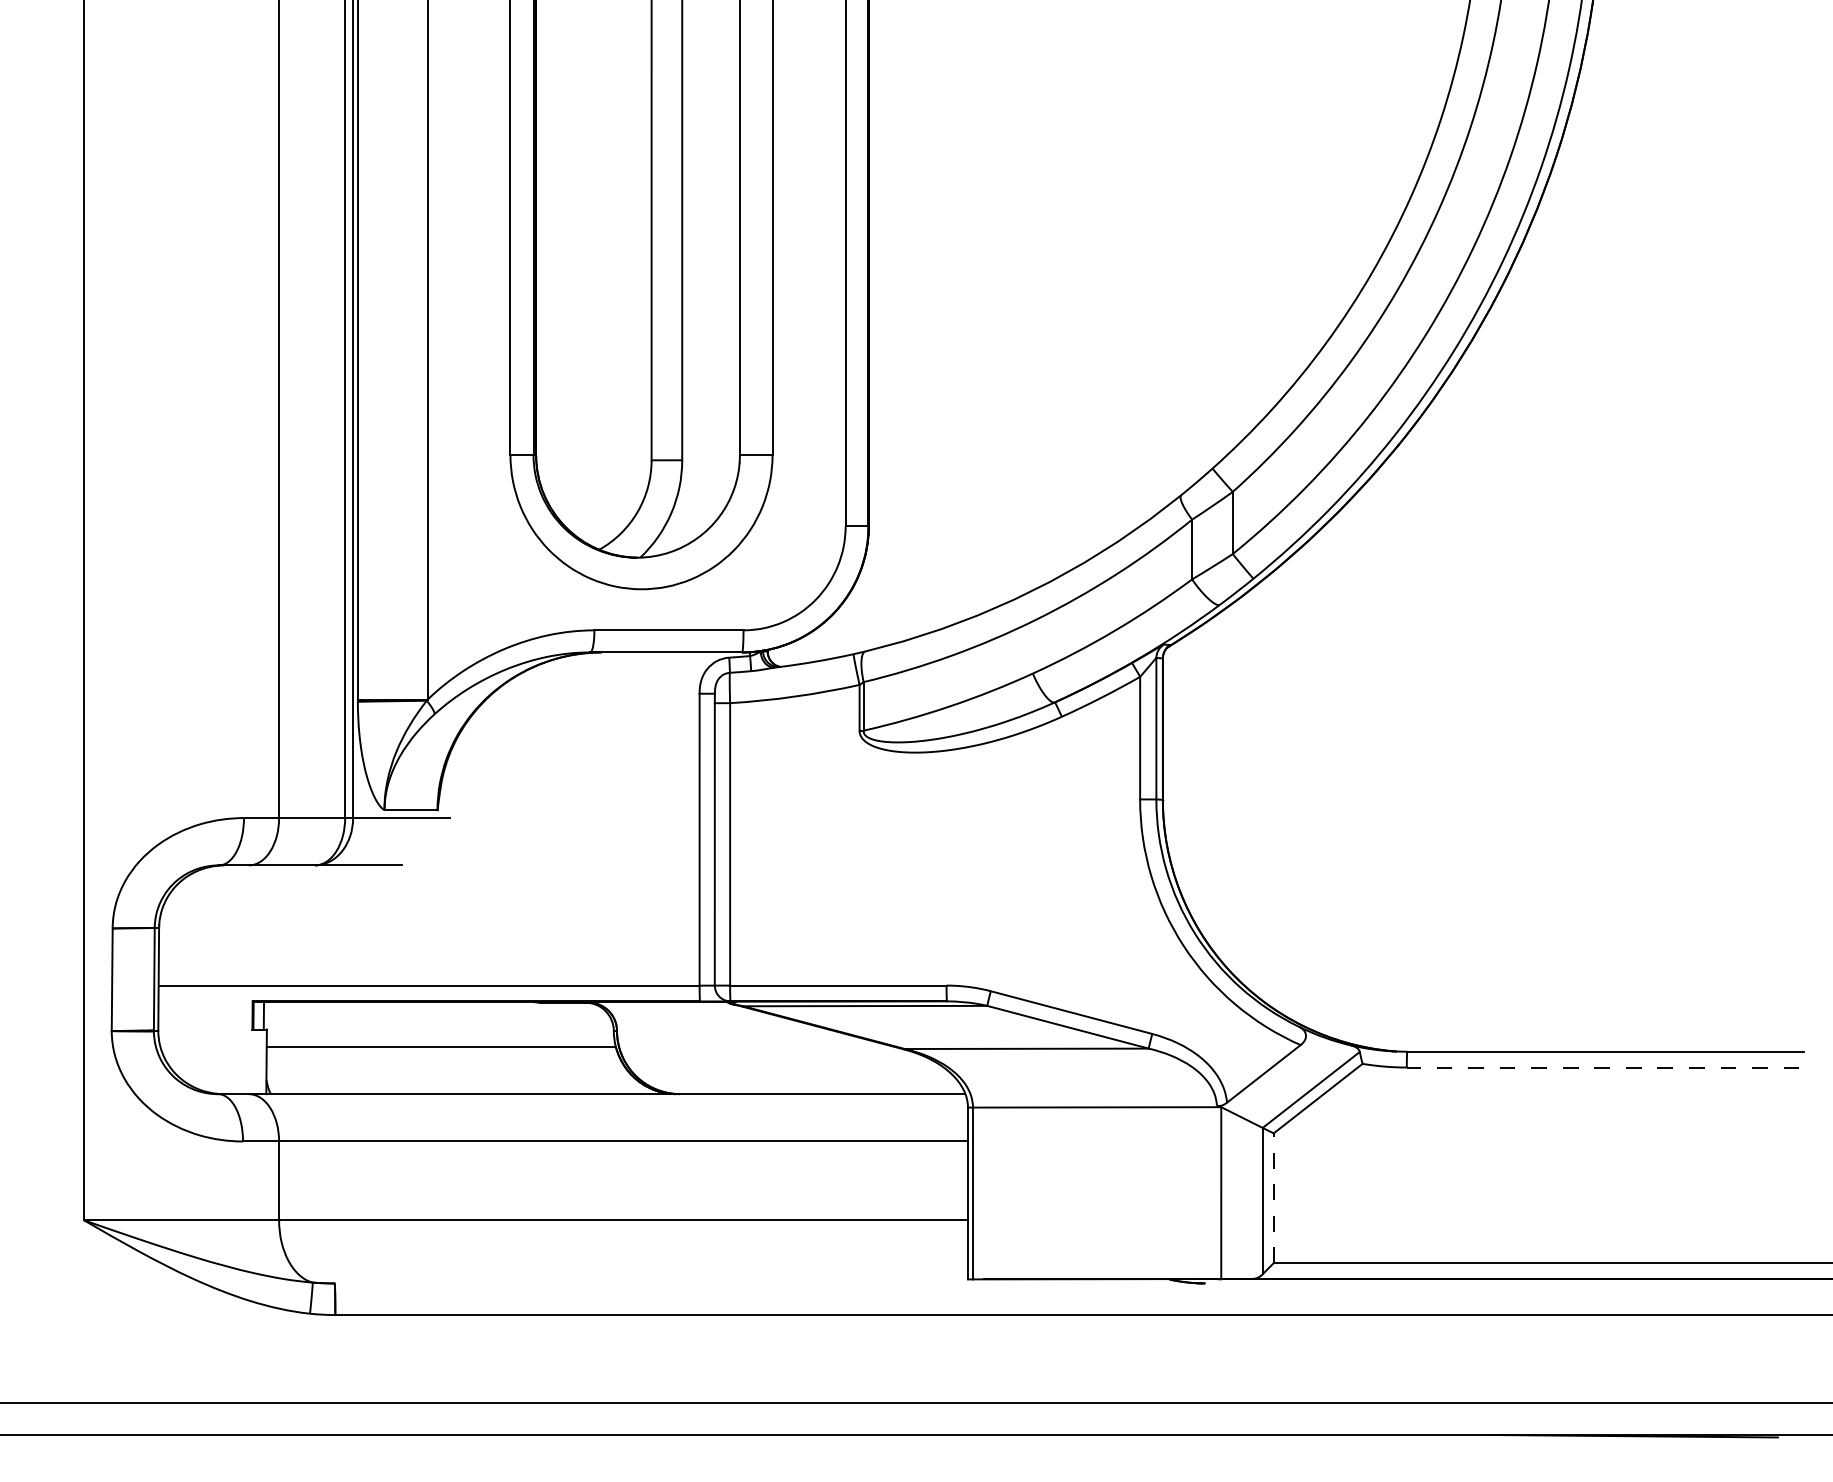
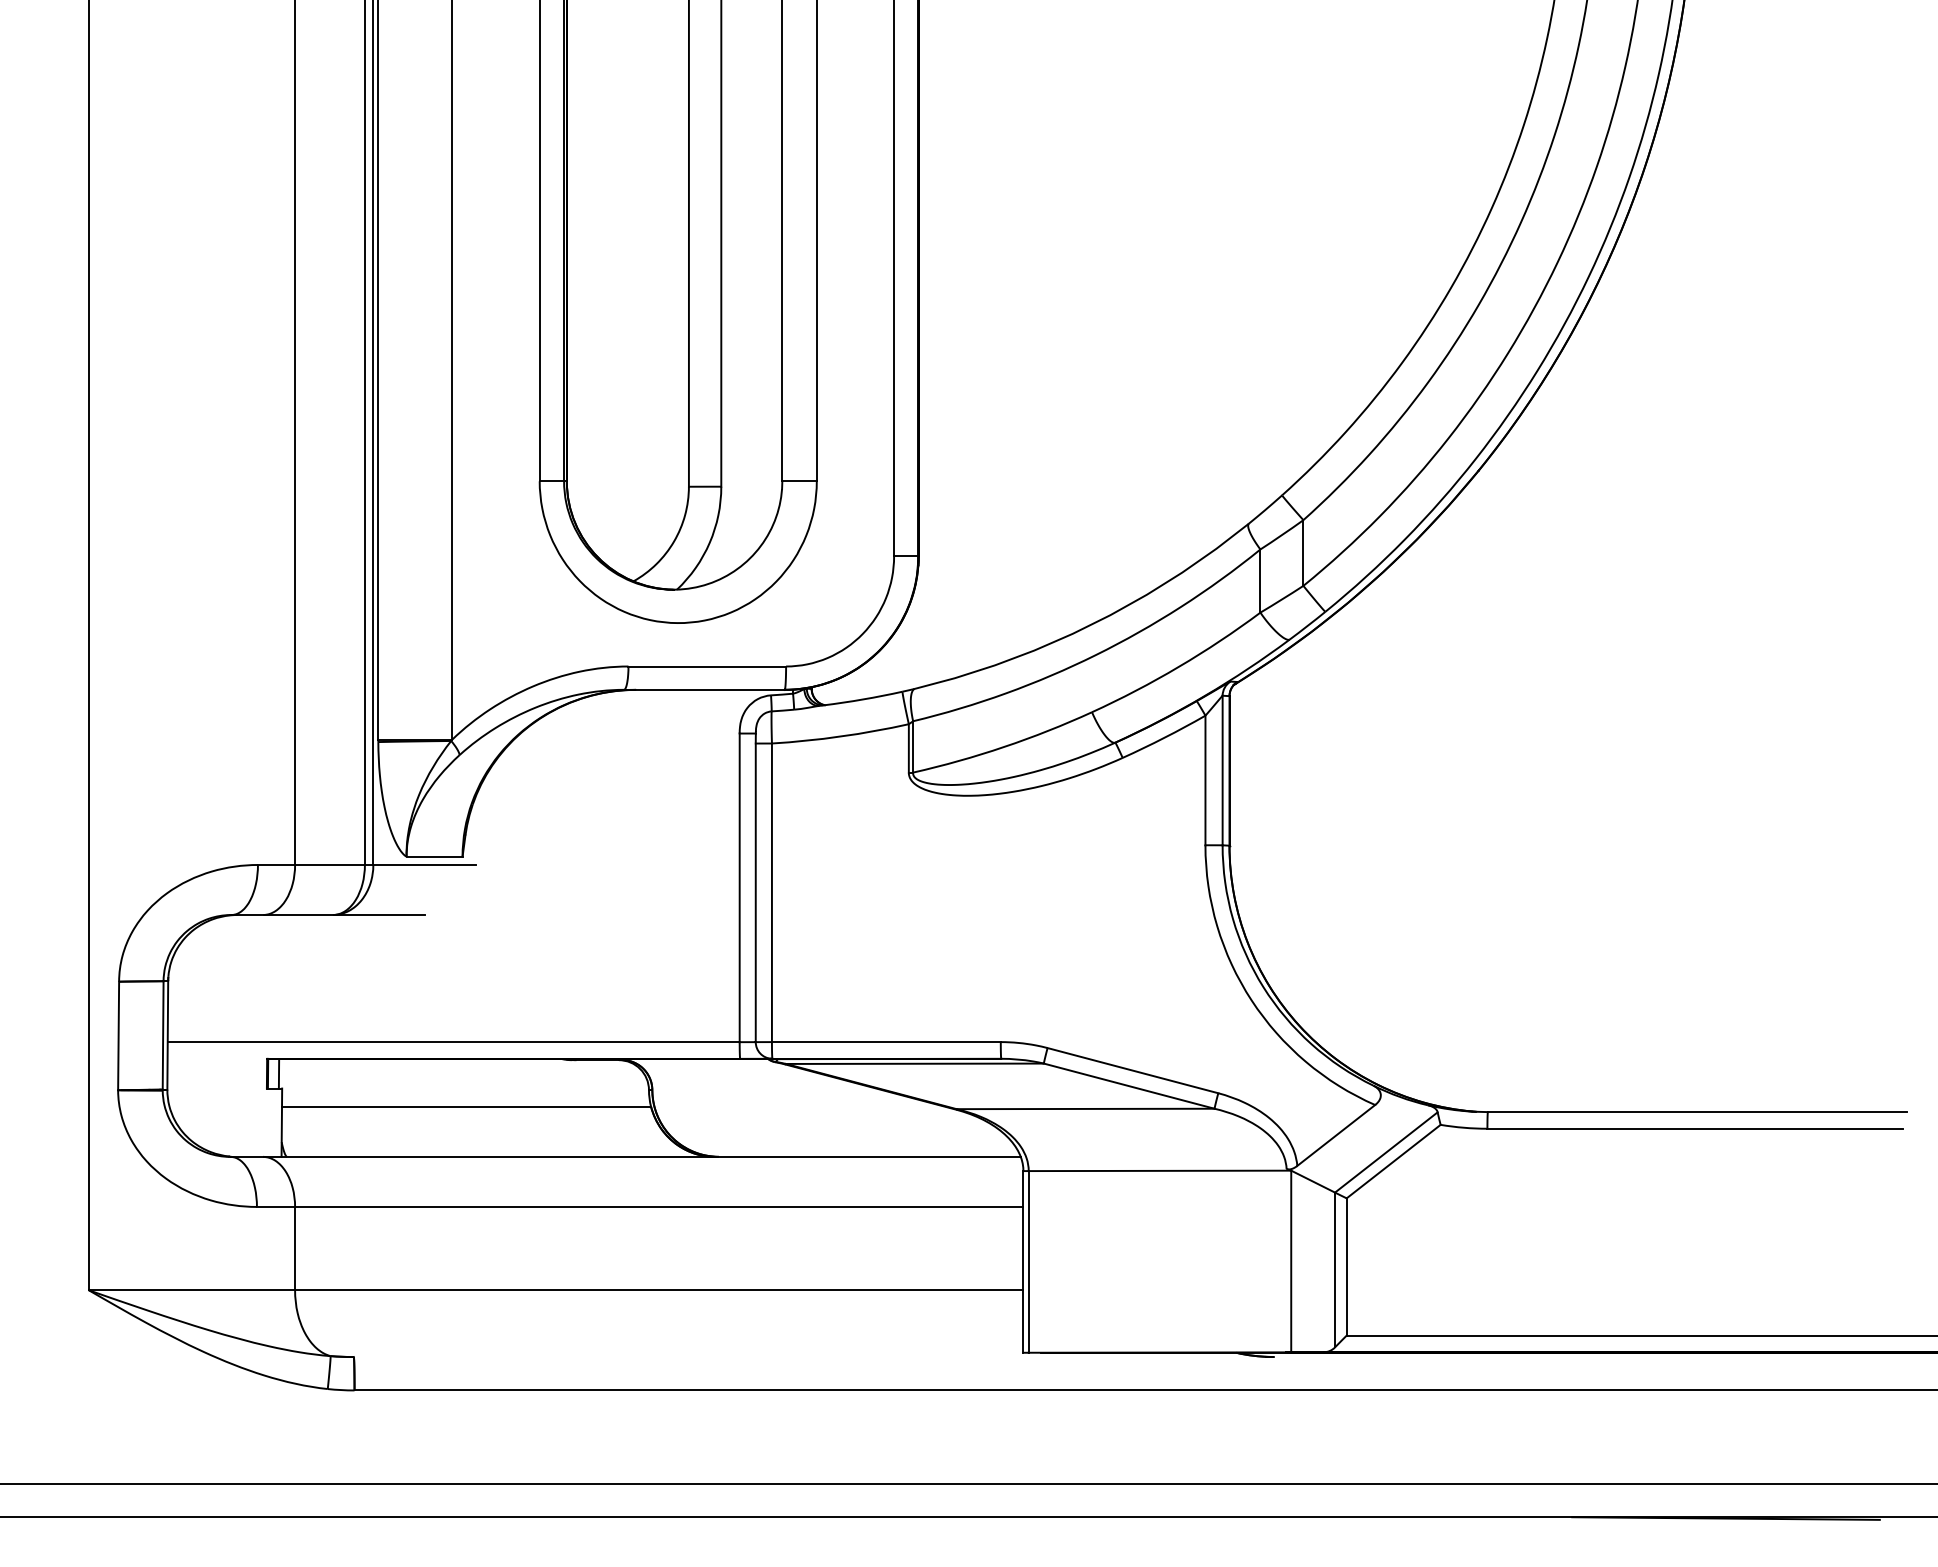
line: (1602, 1067) -> (1694, 1128), dashed -> solid
line: (1273, 1197) -> (1346, 1266), dashed -> solid

